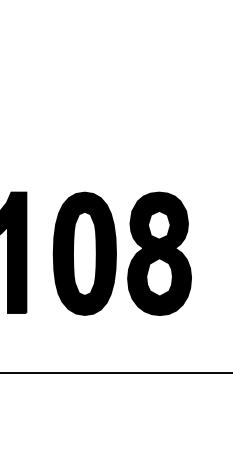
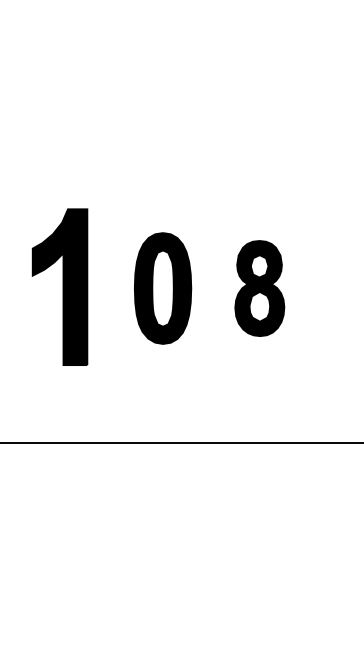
part: (84, 253) -> (162, 288), size x0.7
part: (159, 253) -> (259, 288), size x0.6

